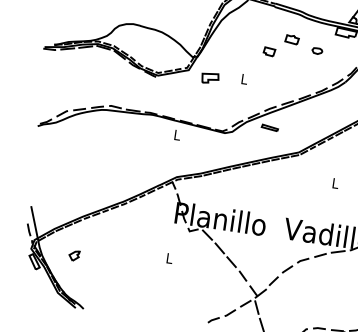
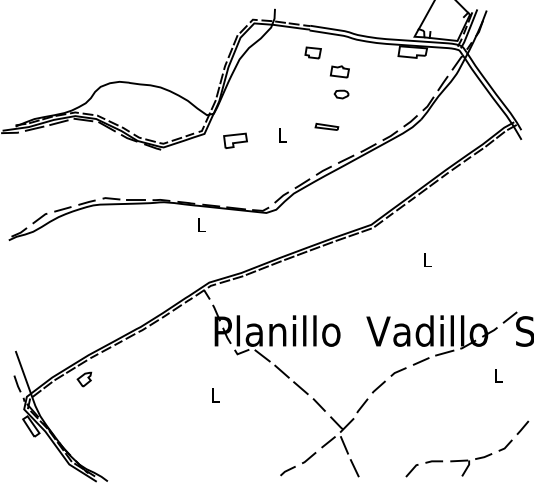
part: (268, 51) -> (312, 52), moved
part: (317, 51) -> (341, 94), moved
part: (269, 127) -> (326, 126), moved
part: (74, 255) -> (84, 379), moved

